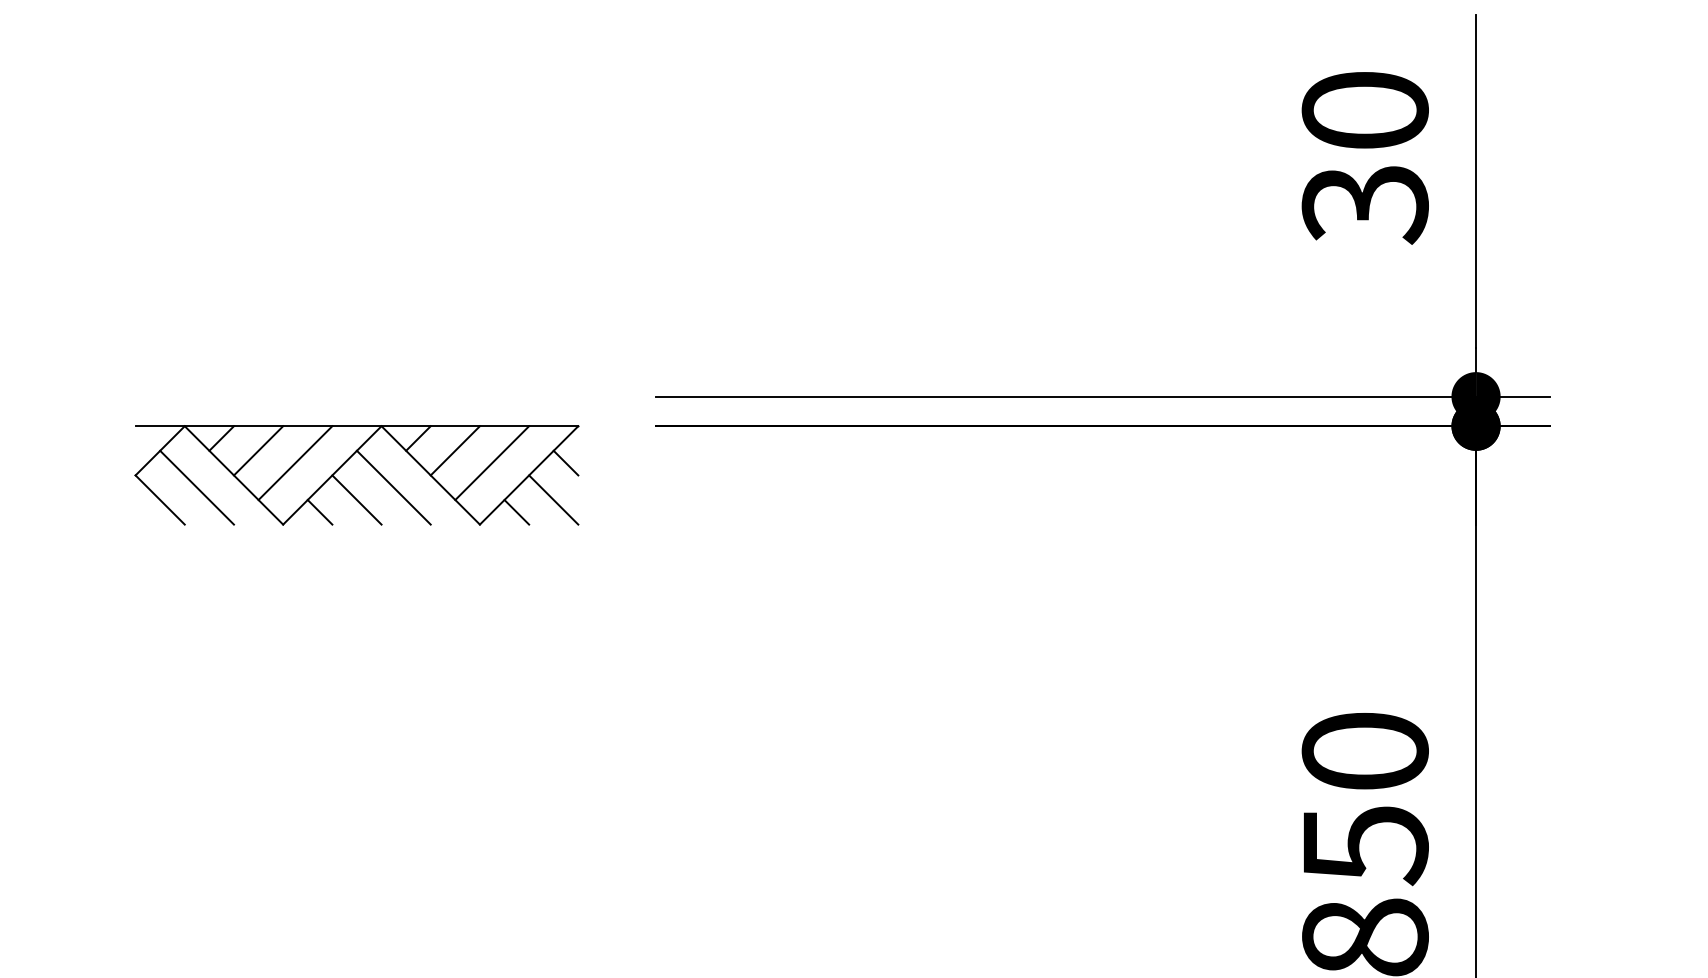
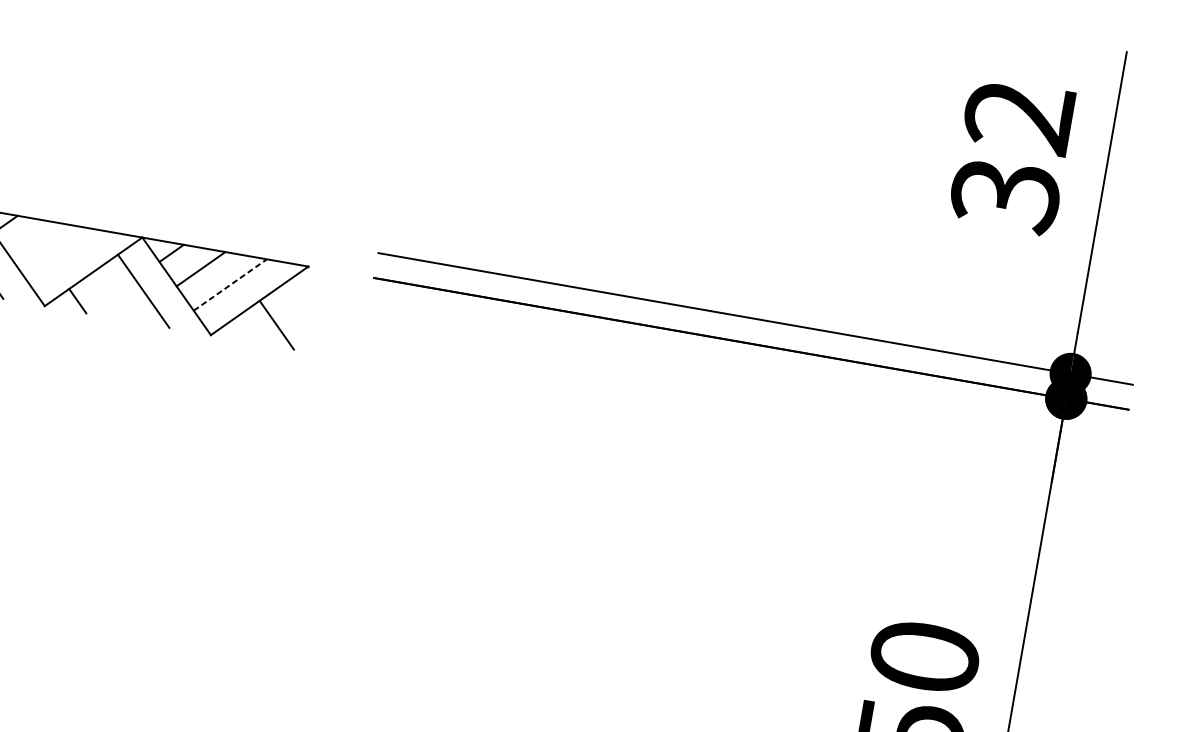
text: (1364, 110) -> (1018, 115), 30 -> 32
line: (258, 450) -> (34, 239), removed
line: (492, 462) -> (230, 284), solid -> dashed
line: (565, 462) -> (292, 295), removed
line: (295, 463) -> (64, 256), removed
line: (356, 499) -> (110, 295), removed
line: (516, 512) -> (243, 330), removed

